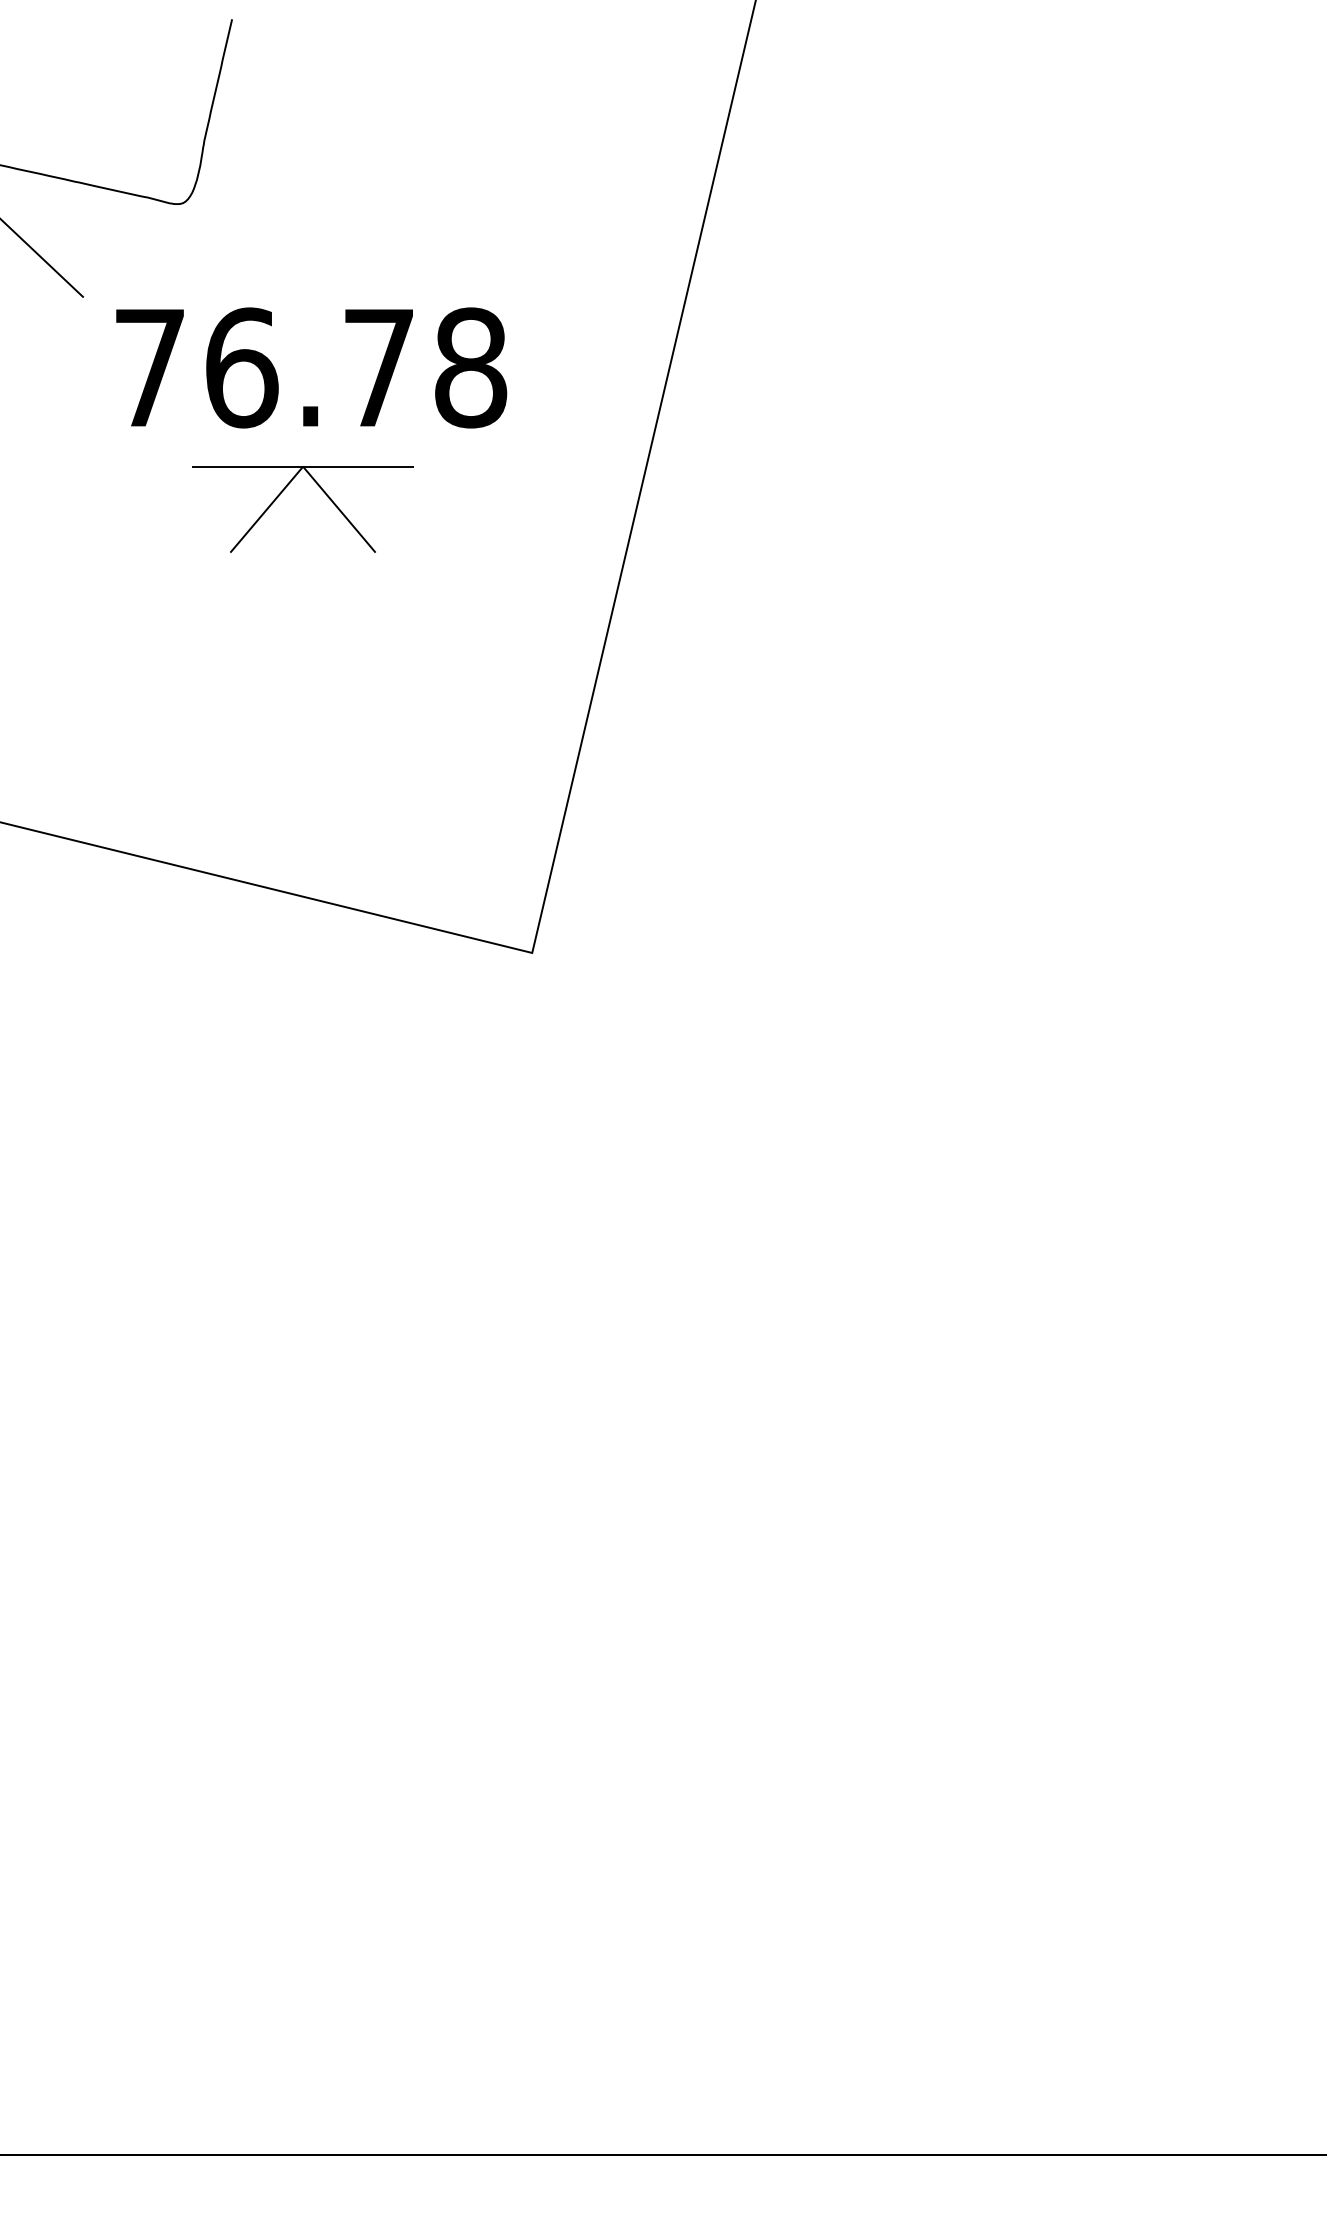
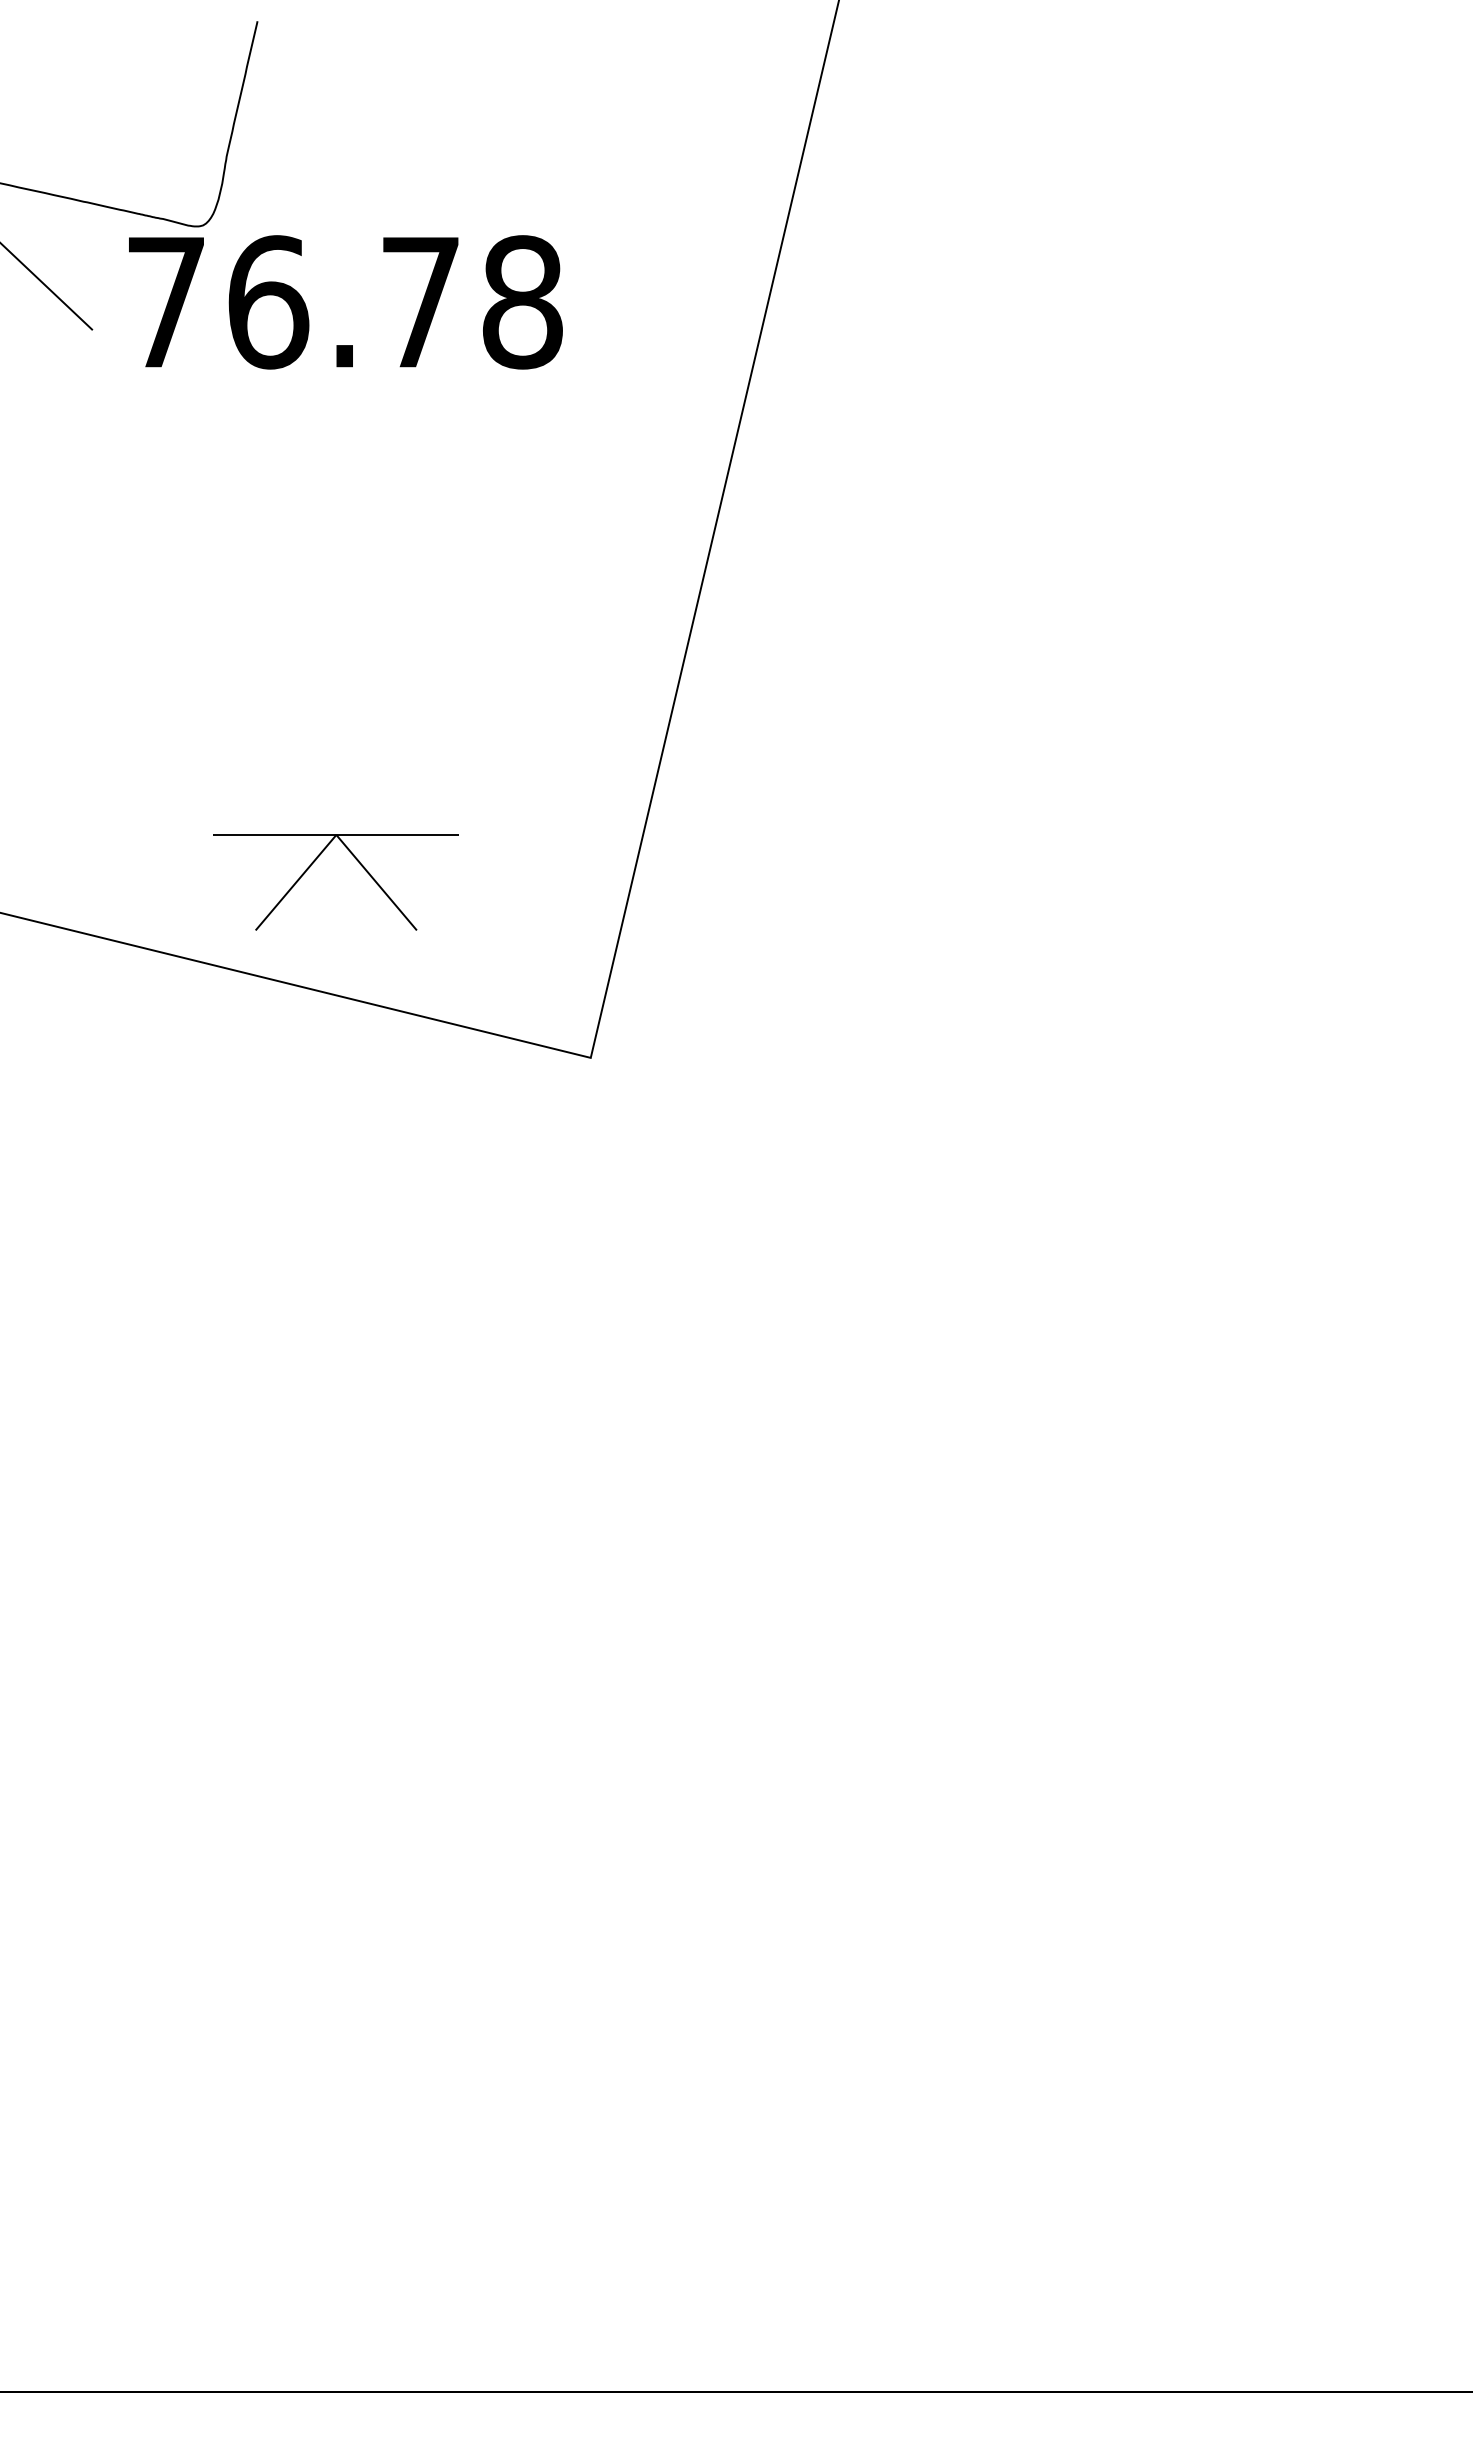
text: (311, 368) -> (345, 302), moved
part: (284, 490) -> (315, 861), moved

